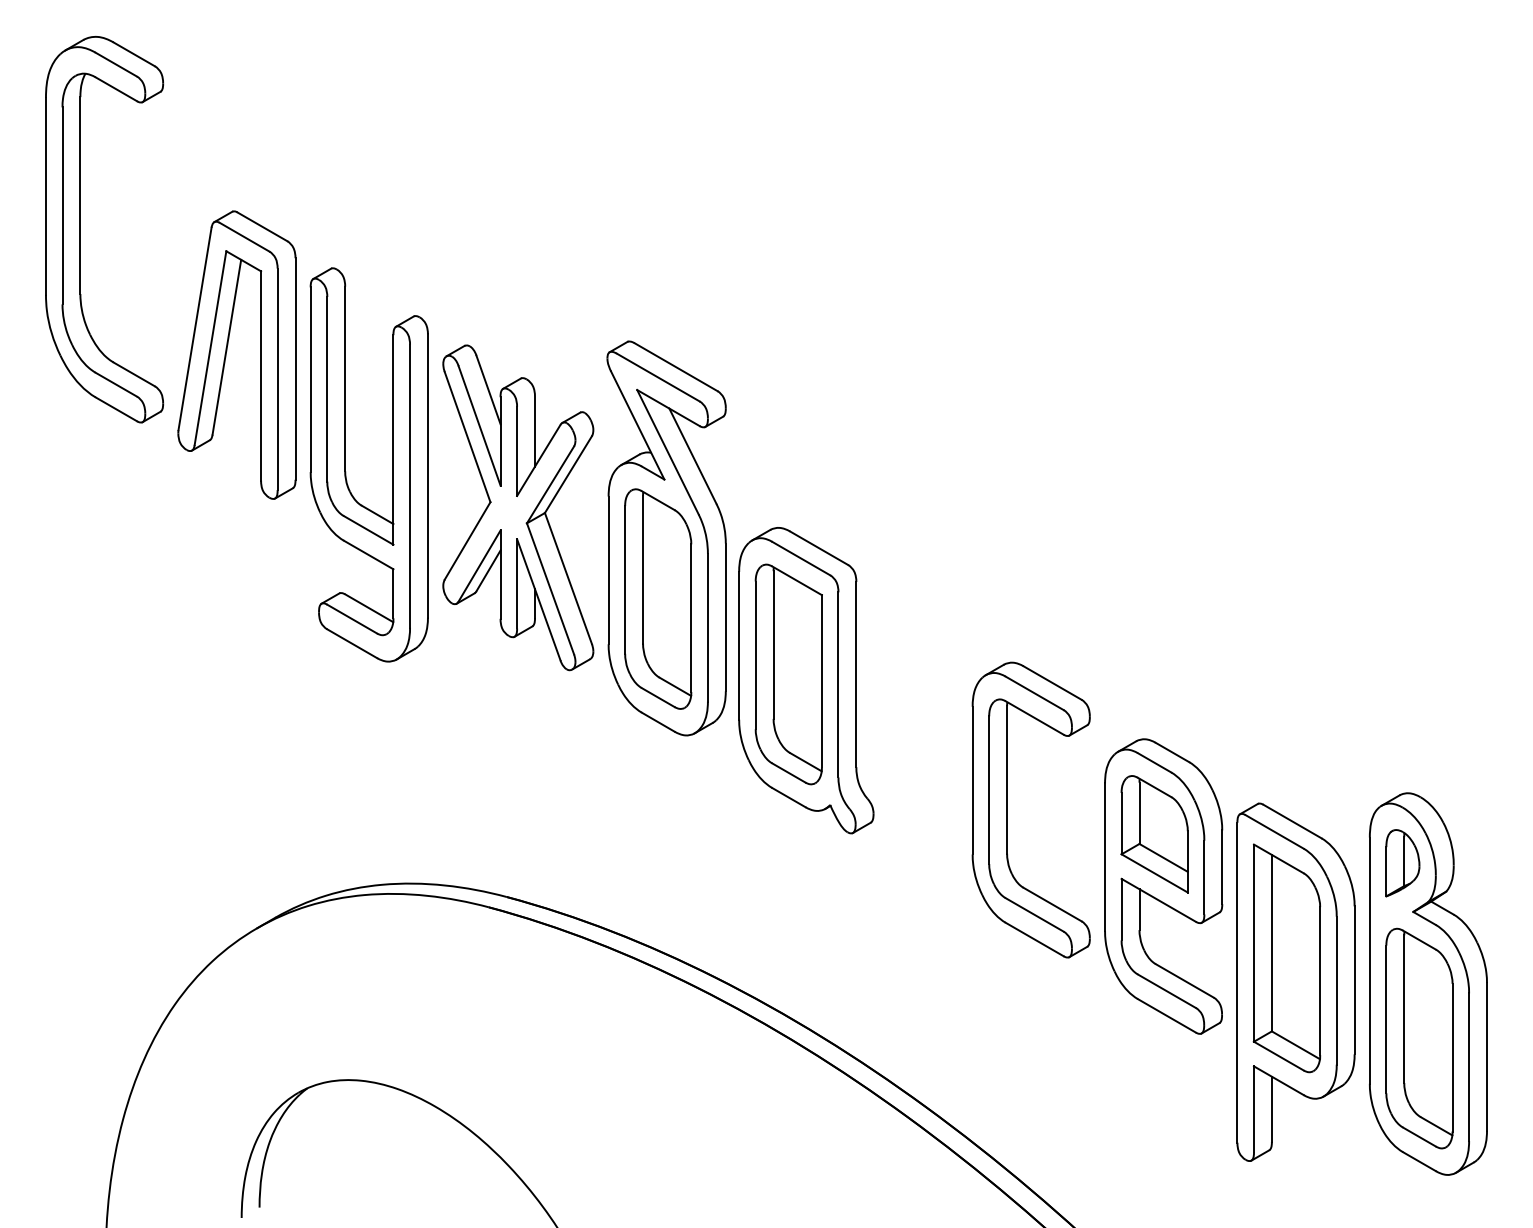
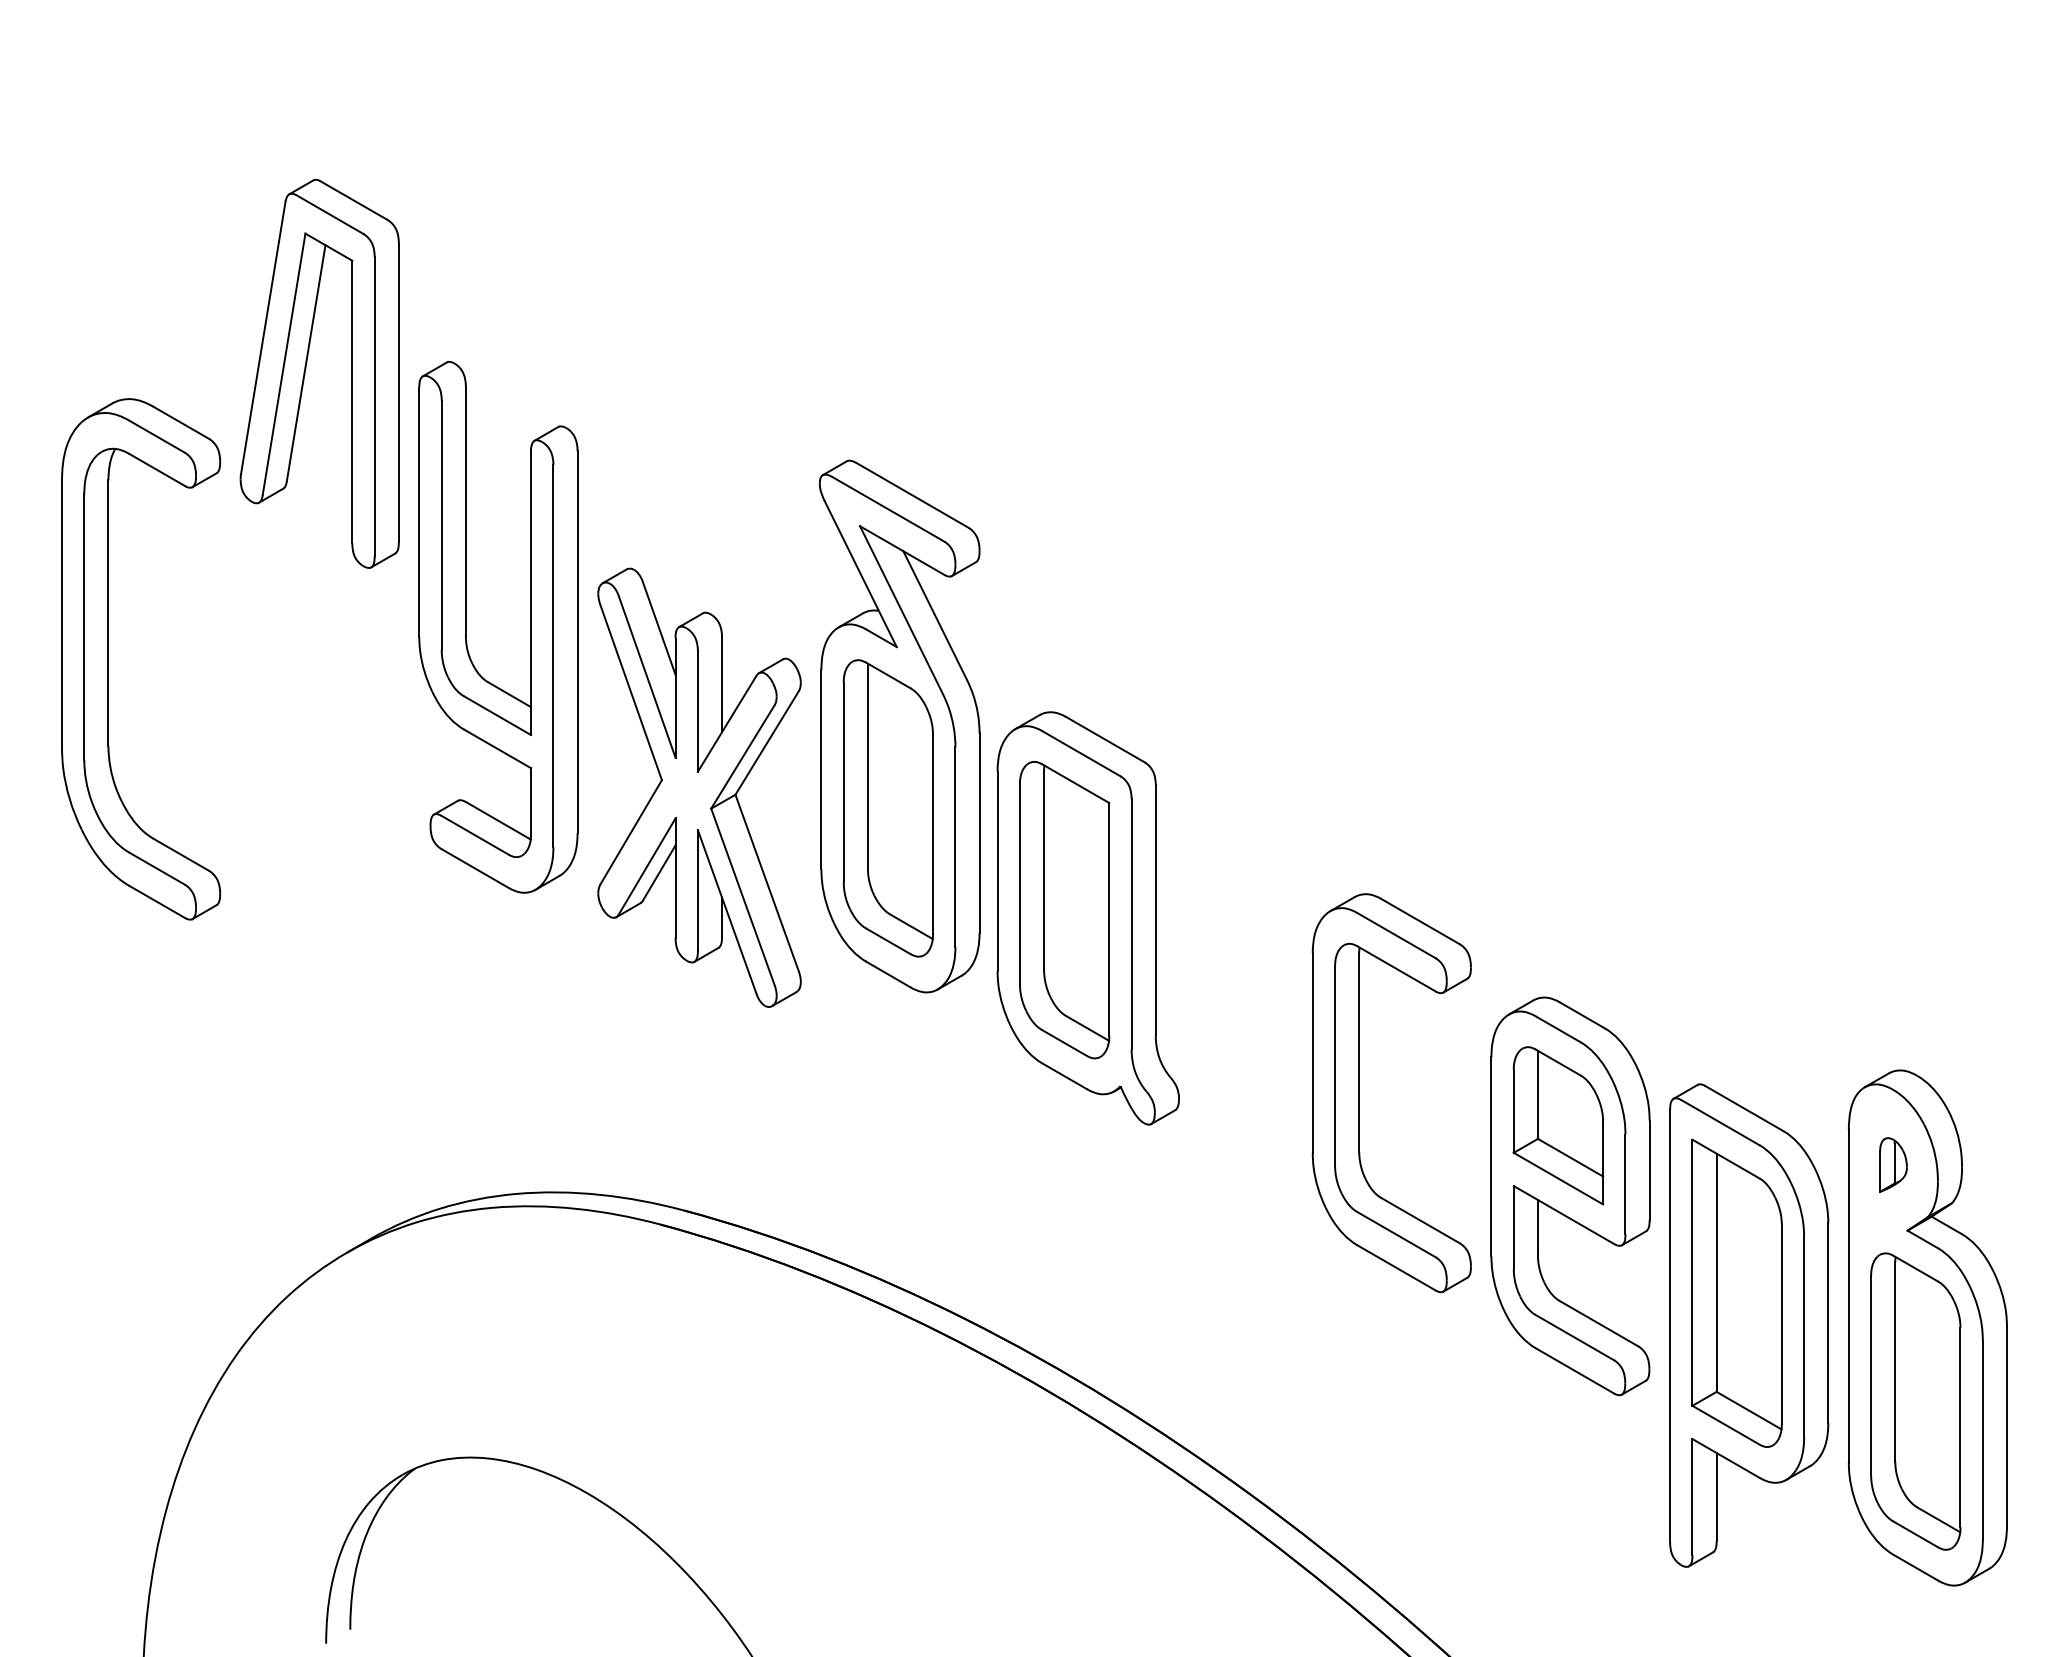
part: (80, 229) -> (108, 659), moved
part: (227, 351) -> (307, 368), moved
part: (518, 507) -> (699, 787), moved
part: (1402, 863) -> (1892, 1165), size x0.6

